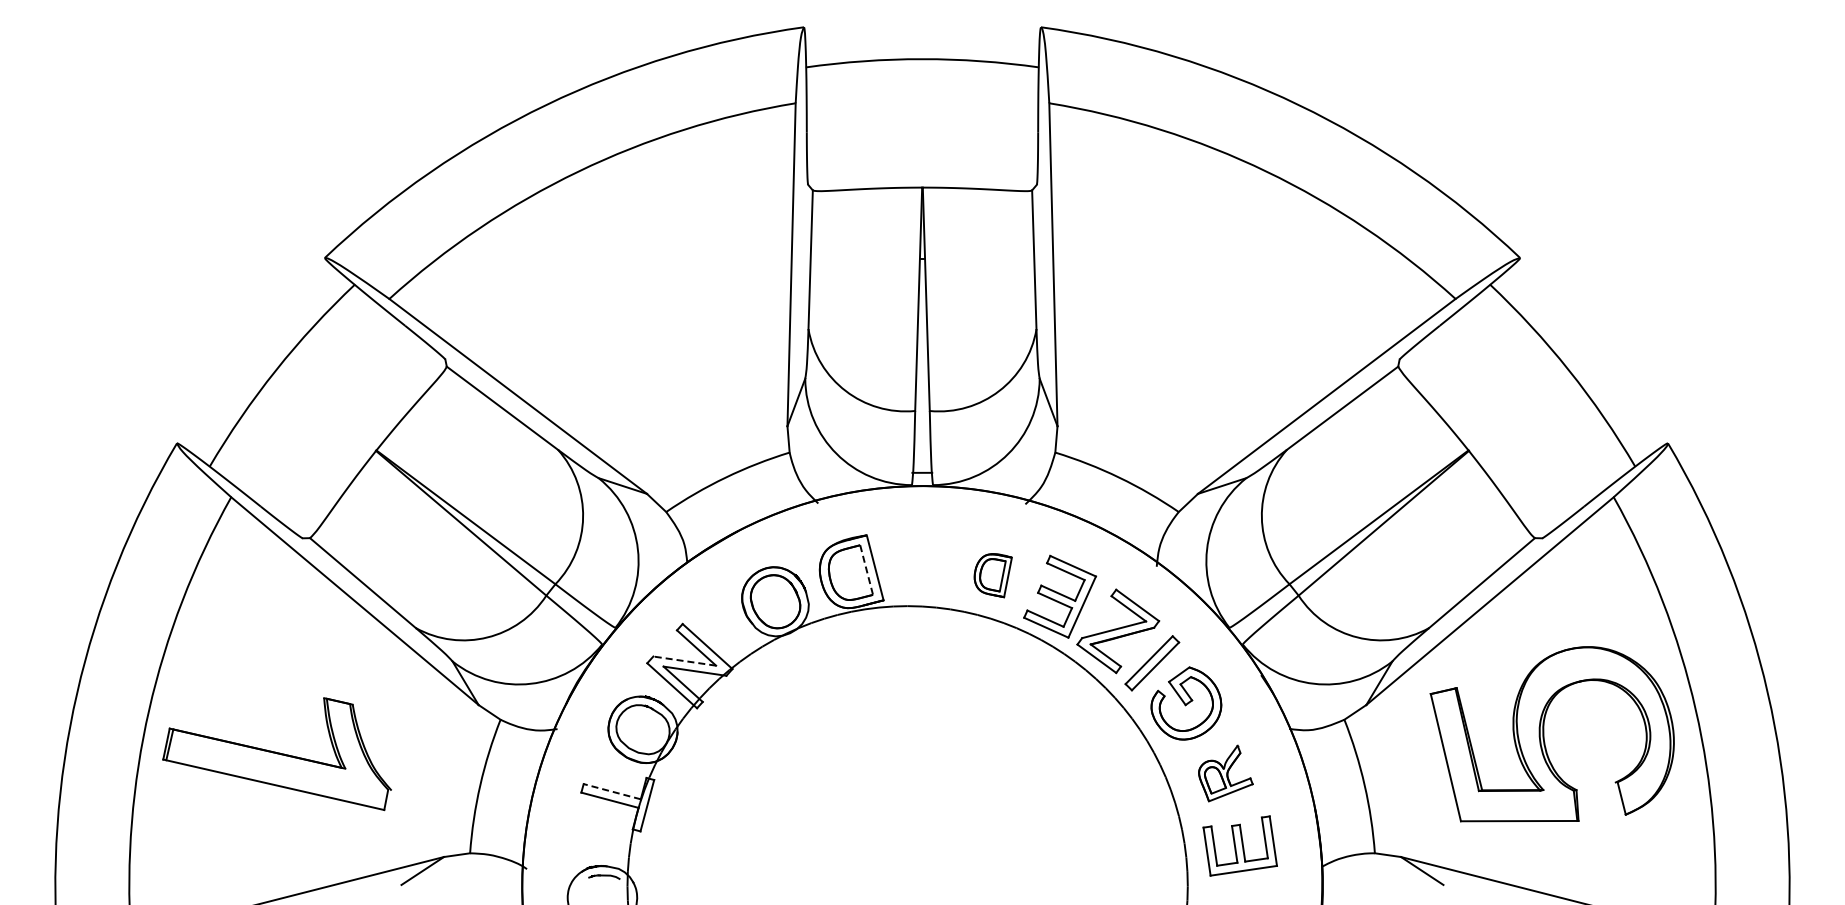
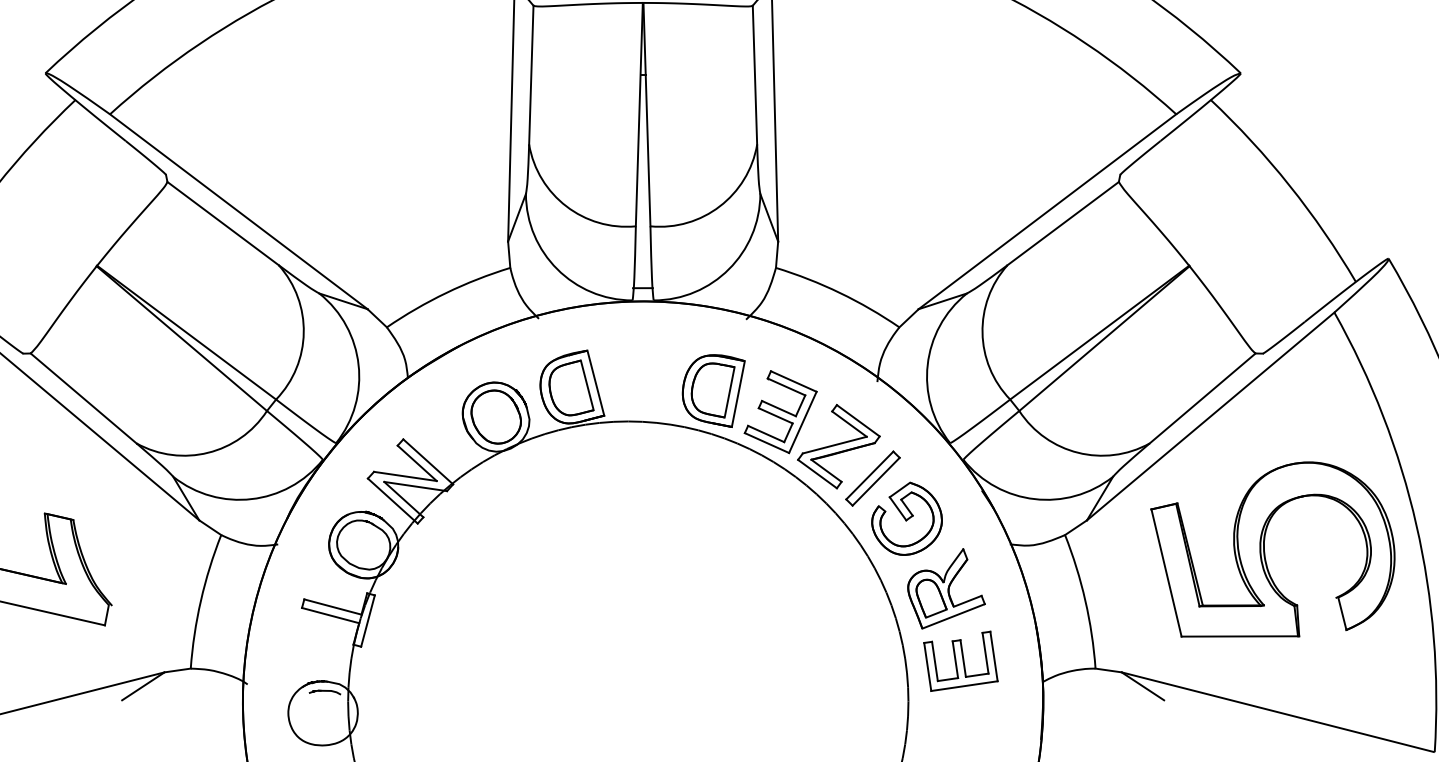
line: (866, 570) -> (587, 385), dashed -> solid
part: (993, 575) -> (714, 390), size x1.67
line: (684, 661) -> (405, 476), dashed -> solid
part: (1225, 773) -> (946, 588), size x1.43
line: (612, 791) -> (333, 606), dashed -> solid

